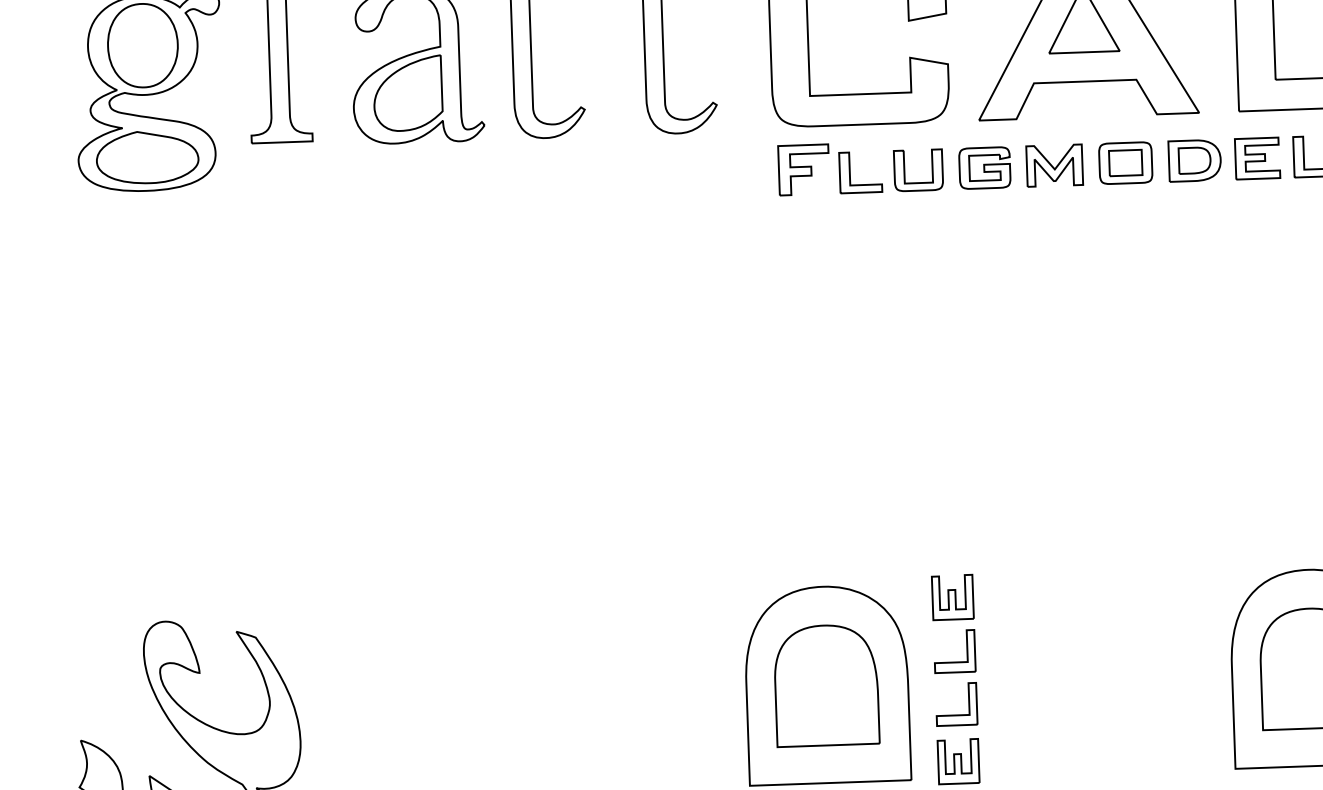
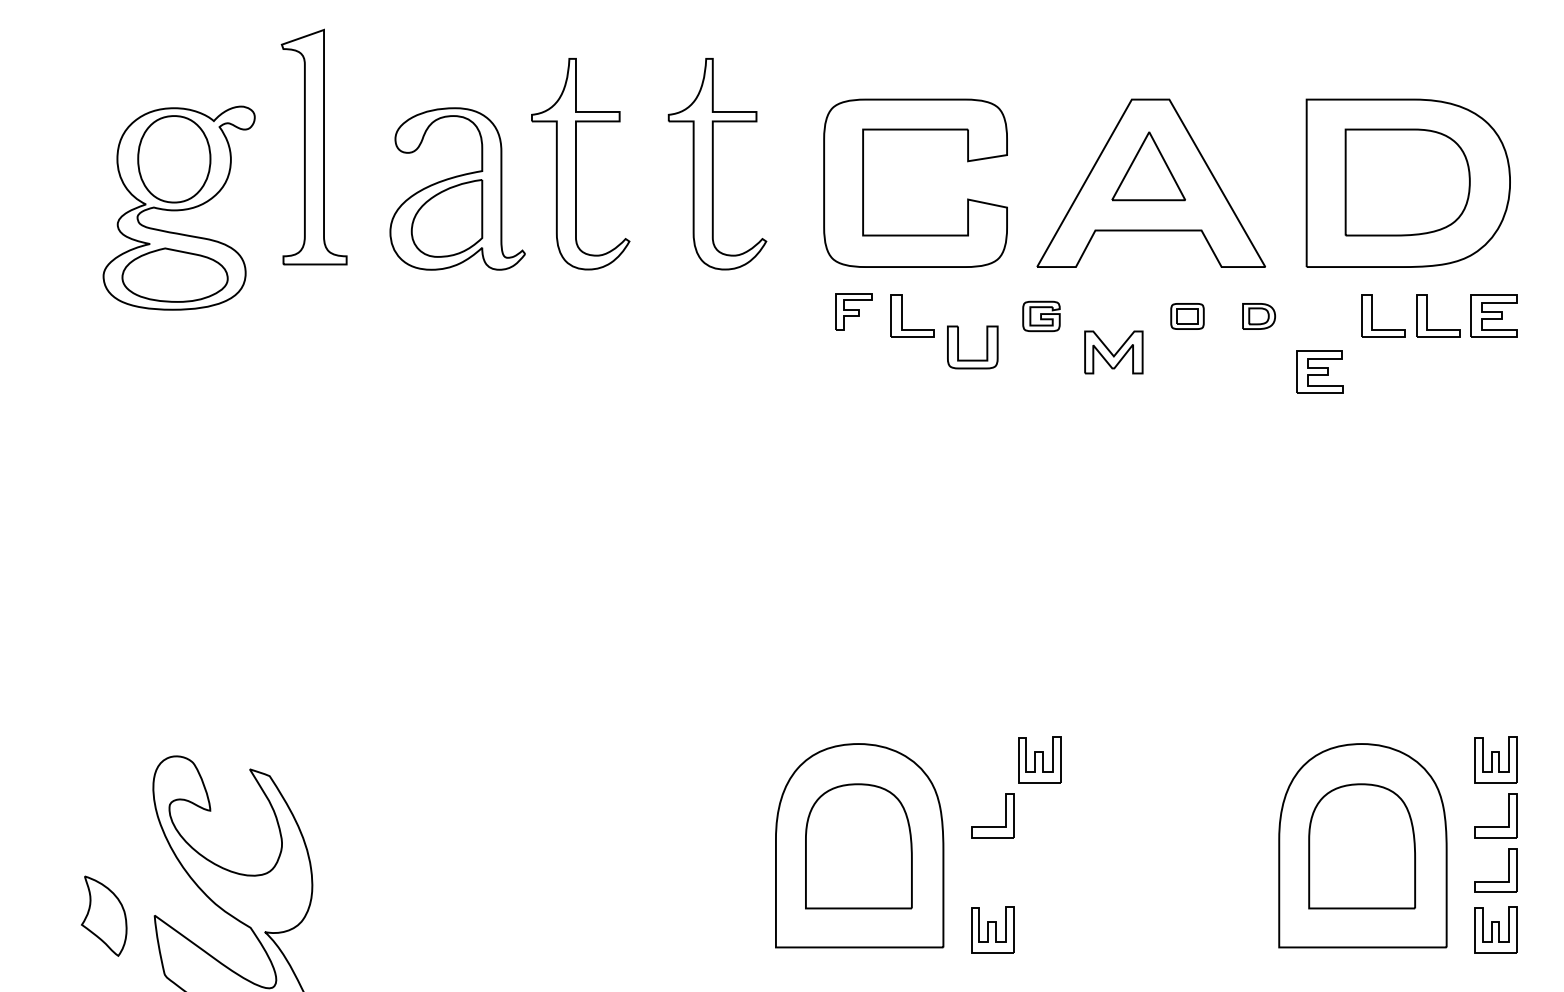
part: (1256, 157) -> (1319, 371), moved
part: (1194, 160) -> (1258, 316), size x0.6
part: (1125, 163) -> (1187, 316), size x0.6
part: (1054, 165) -> (1113, 352), moved
part: (984, 168) -> (1041, 316), size x0.7
part: (803, 169) -> (853, 311), size x0.7
part: (918, 182) -> (972, 359), moved
part: (952, 597) -> (1039, 759), moved
part: (956, 714) -> (992, 881), removed

